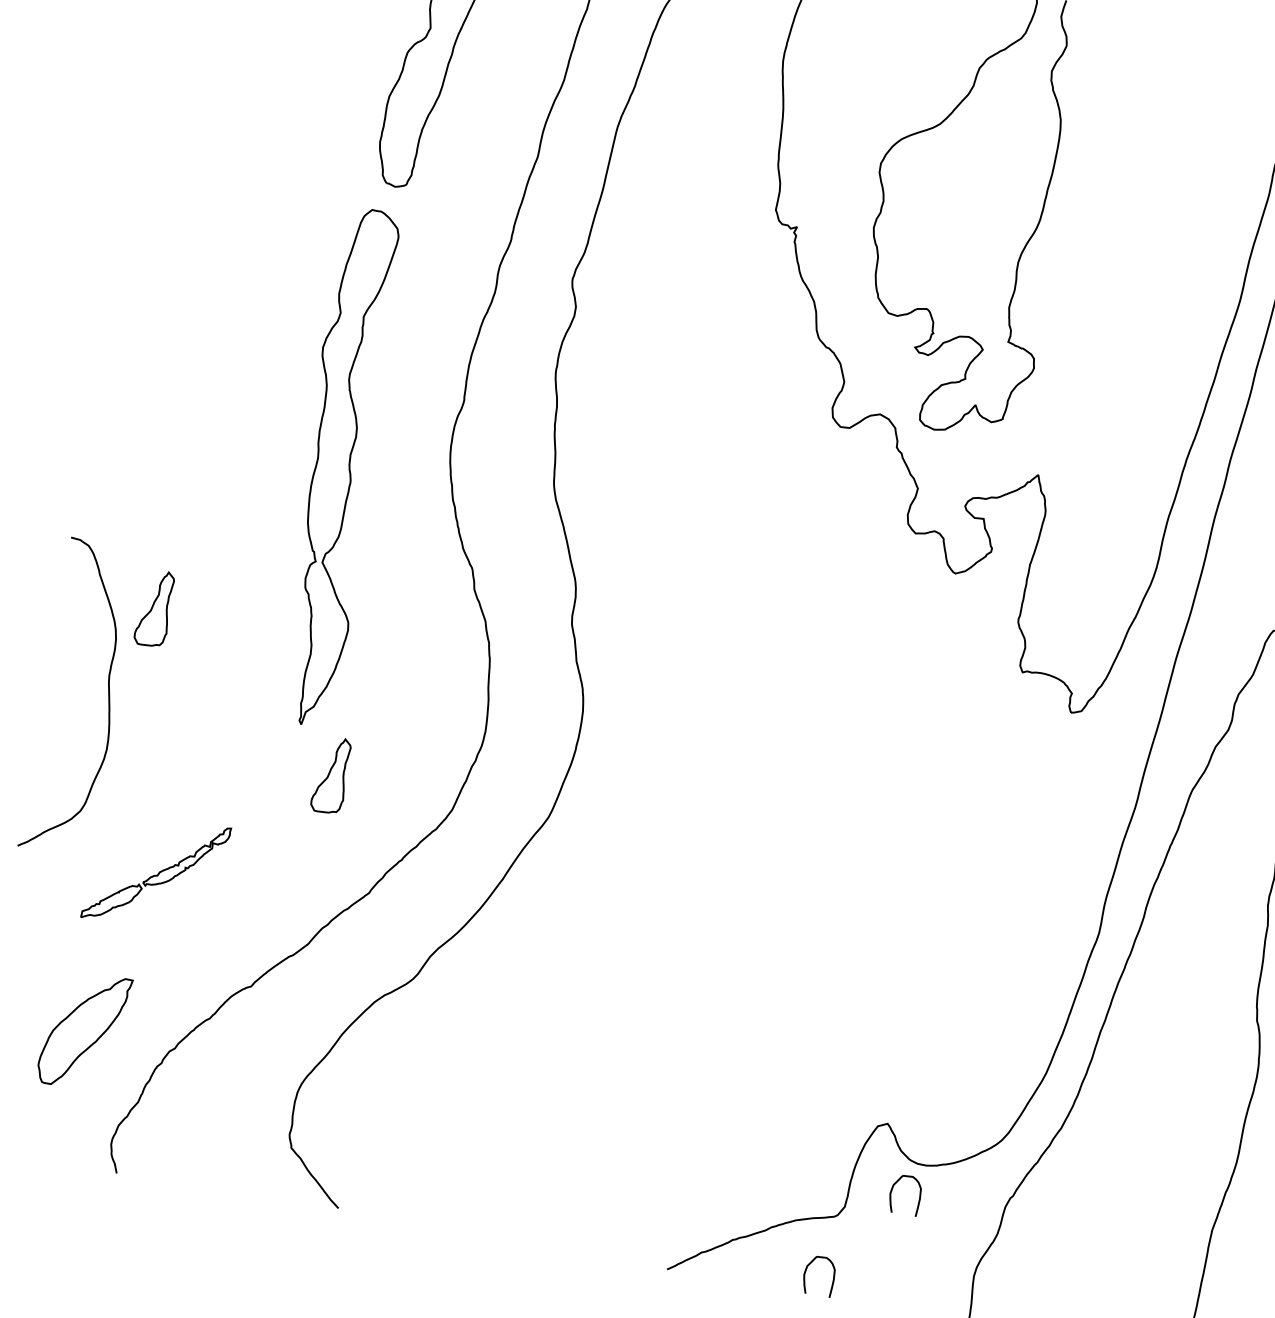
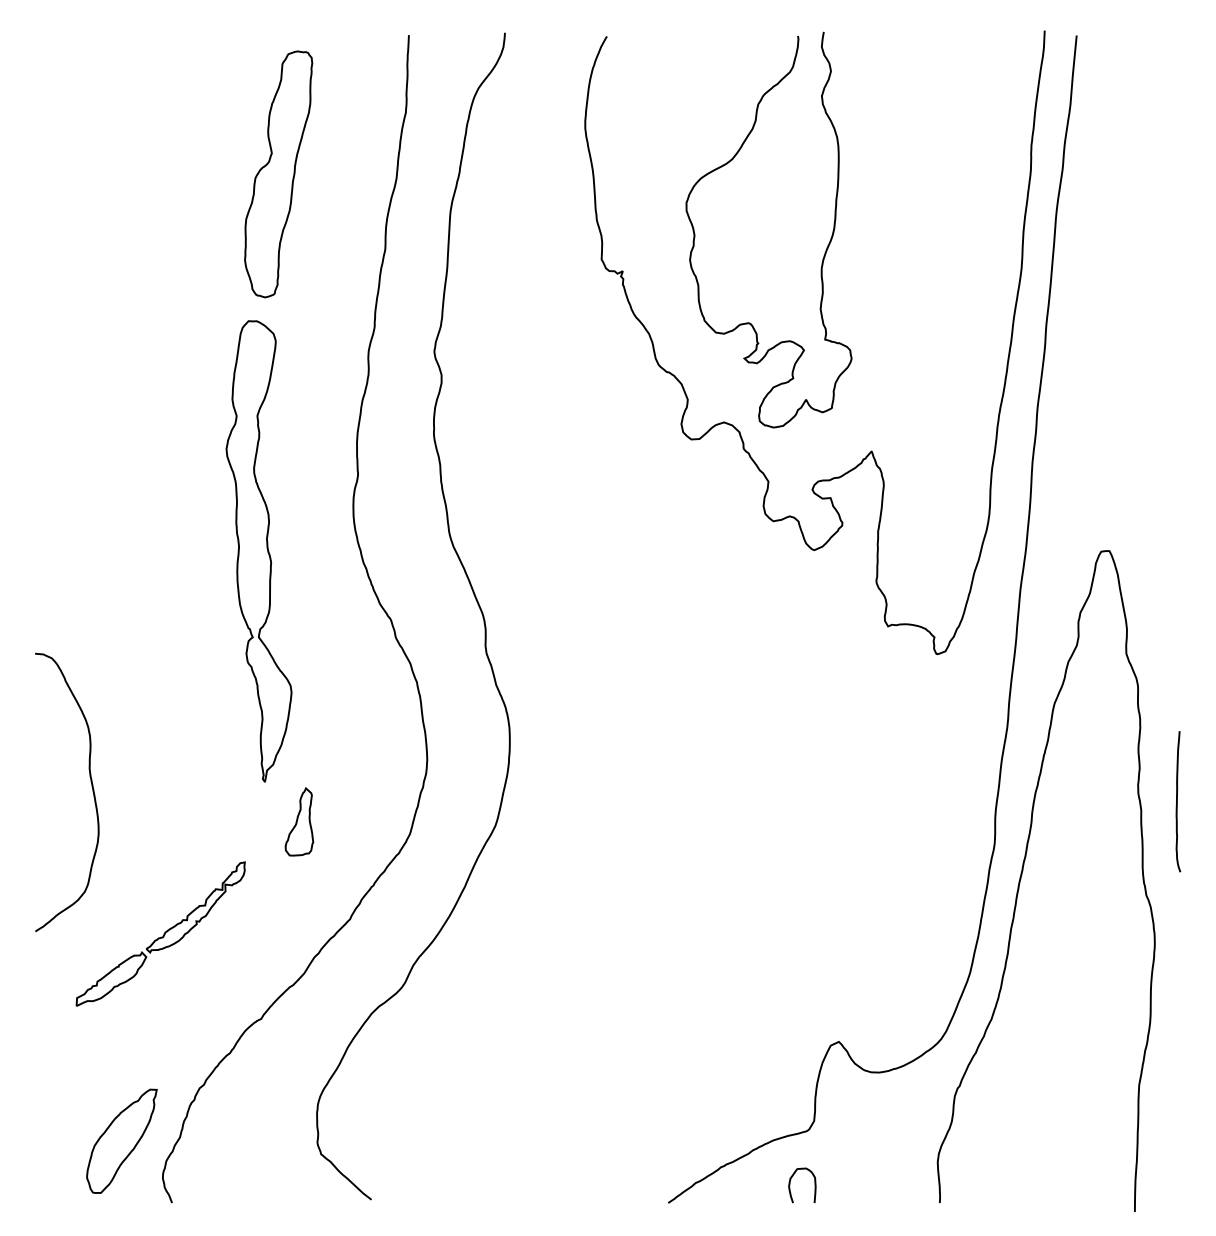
part: (155, 607) -> (119, 702), removed
part: (156, 872) -> (160, 933), size x1.43
part: (83, 1029) -> (121, 1140), moved
curve: (892, 1192) -> (853, 1101), removed

